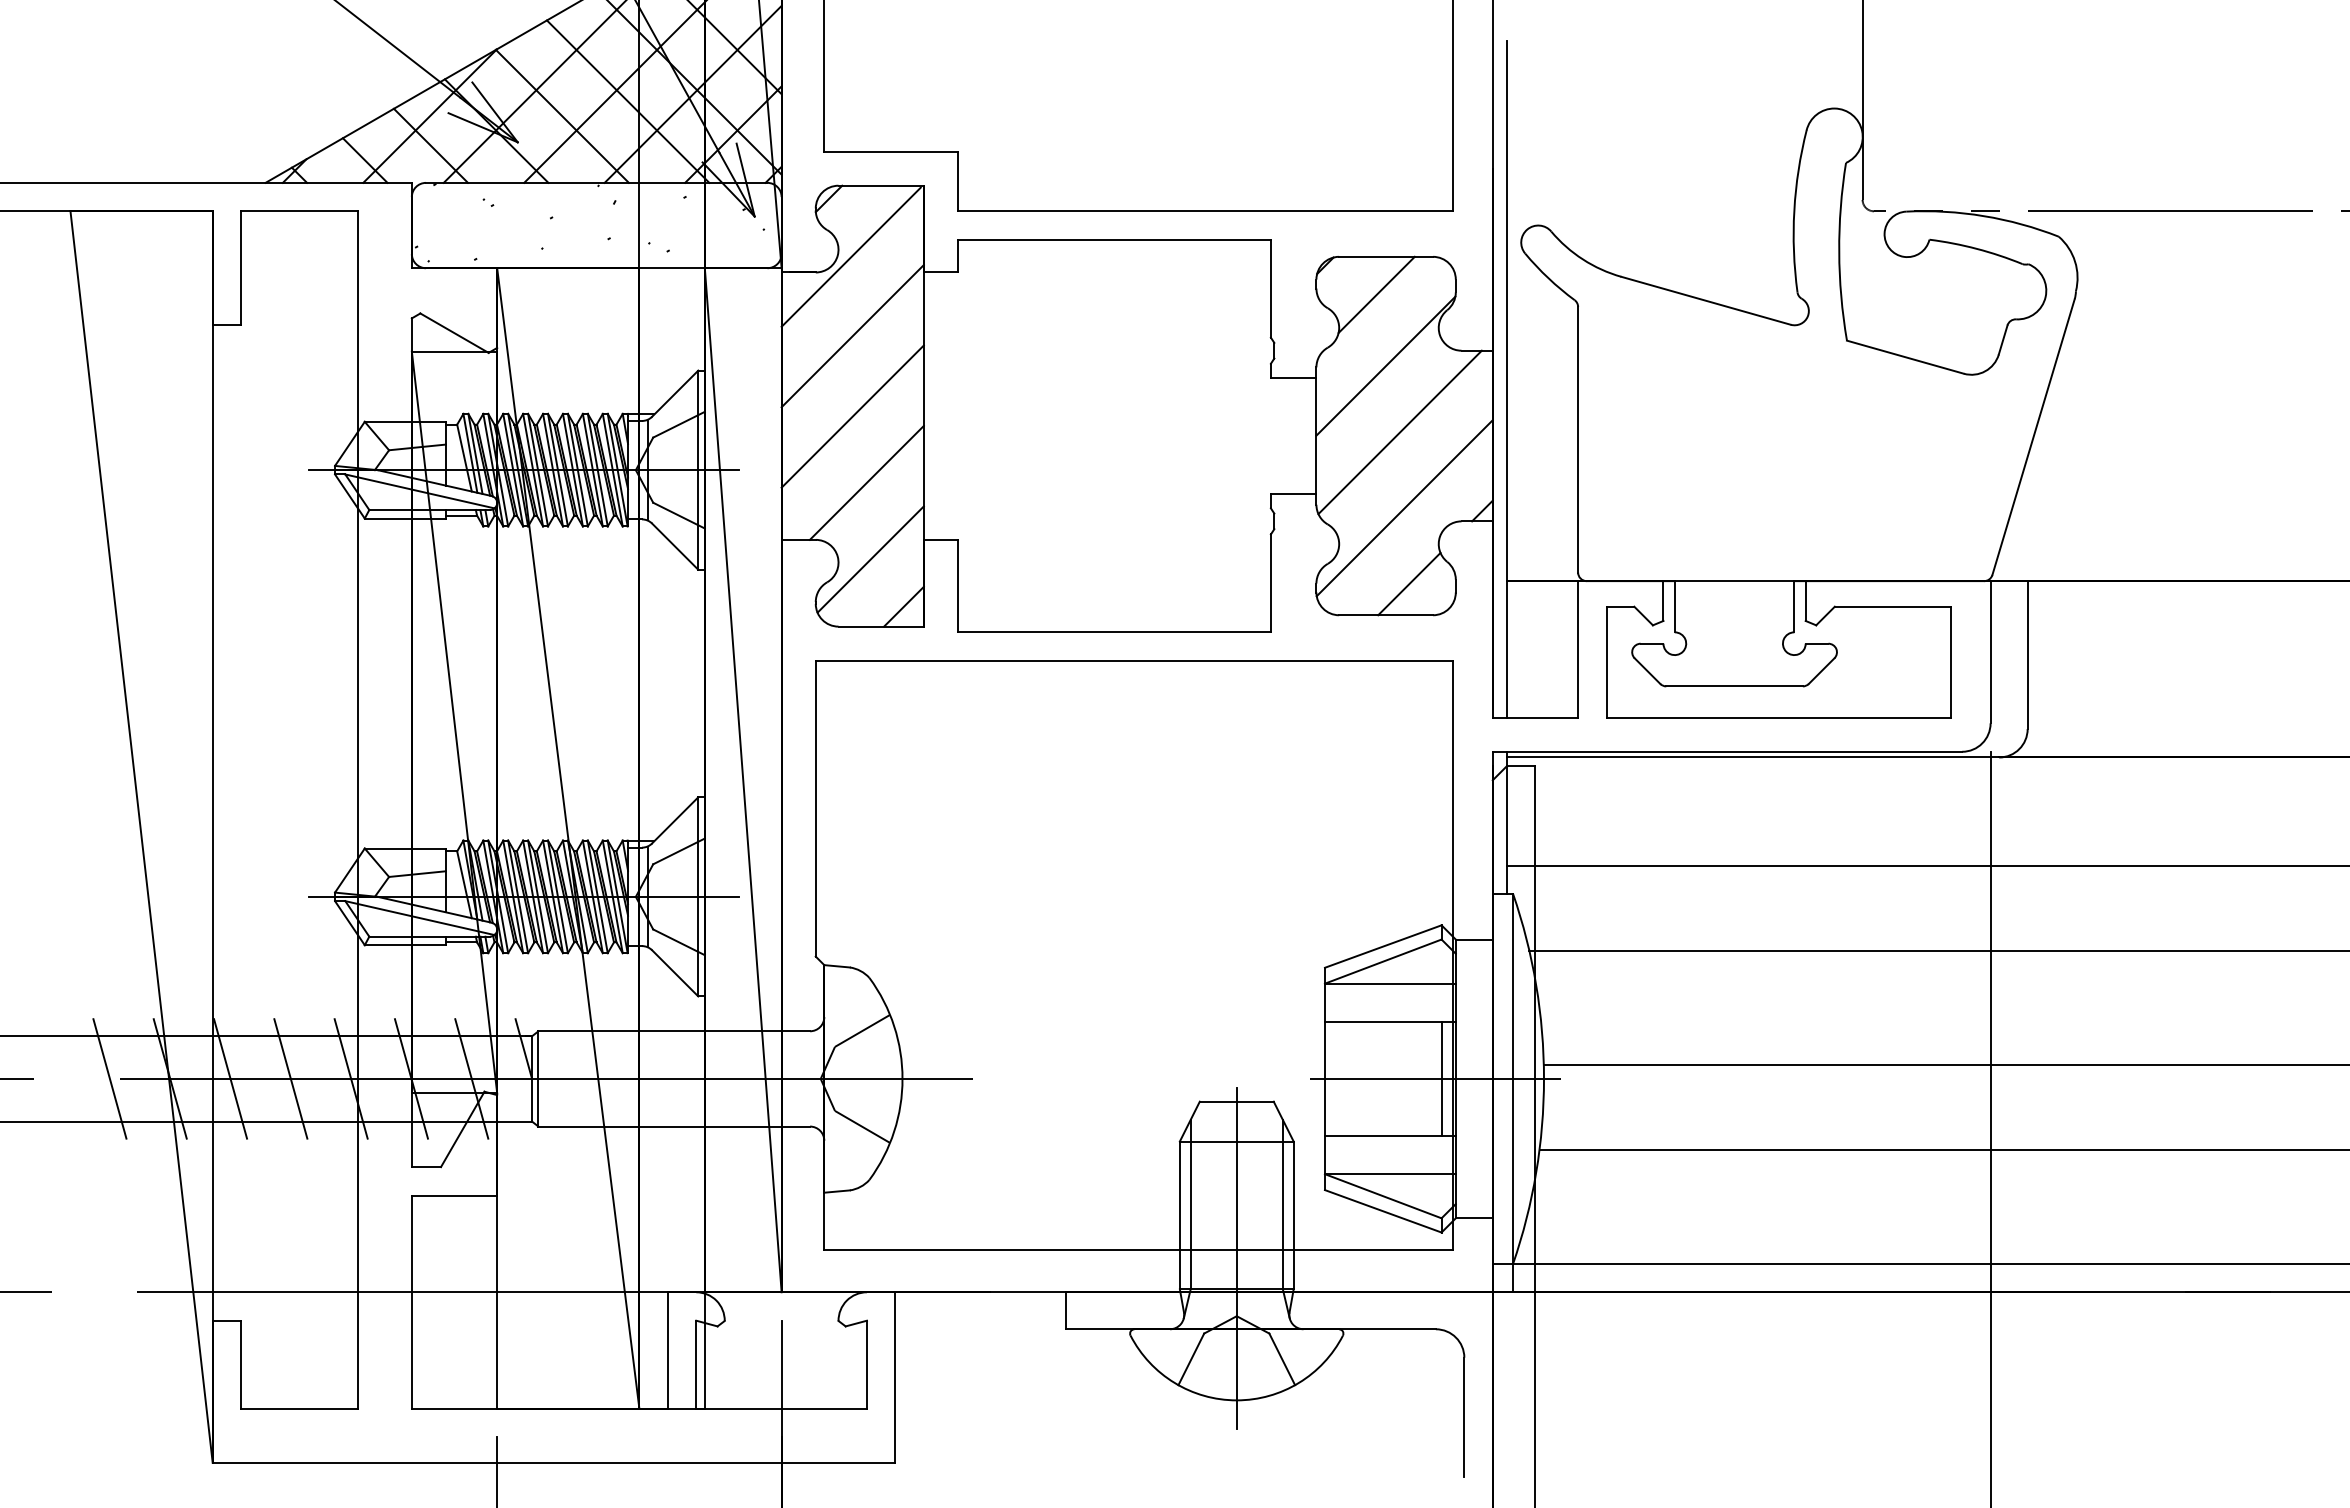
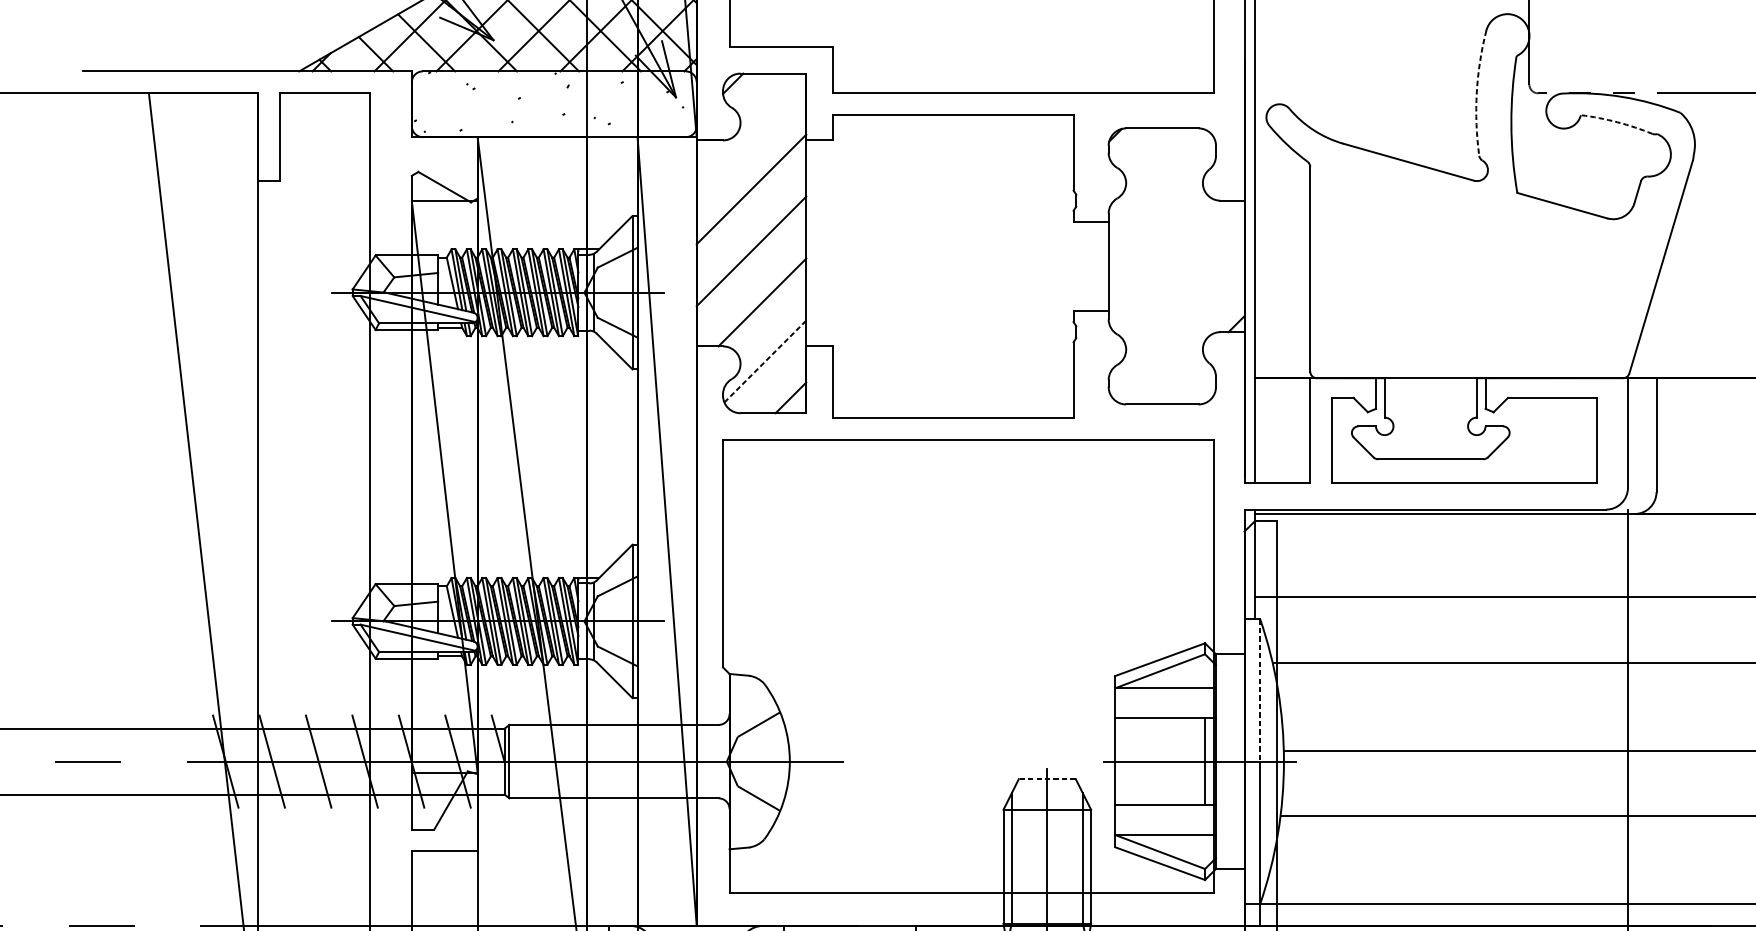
arc: (1794, 210) -> (1476, 92), solid -> dashed
arc: (1976, 248) -> (1617, 121), solid -> dashed
line: (850, 256) -> (749, 128), removed
line: (1376, 294) -> (1154, 157), removed
line: (1385, 365) -> (1161, 212), removed
line: (1399, 432) -> (1172, 263), removed
line: (1404, 508) -> (1176, 322), removed
line: (871, 559) -> (765, 361), solid -> dashed
line: (1409, 583) -> (1180, 380), removed
line: (1513, 986) -> (1260, 690), solid -> dashed
line: (109, 1078) -> (178, 761), removed
line: (1236, 1101) -> (1047, 779), solid -> dashed

